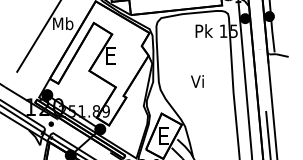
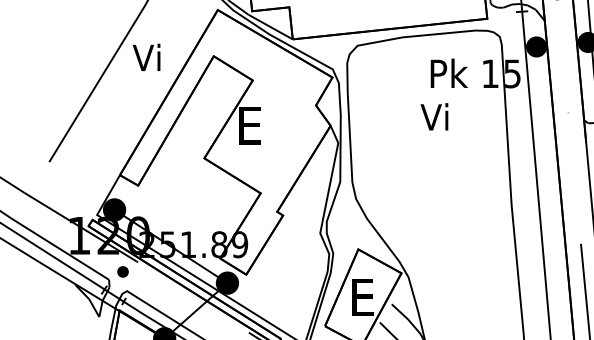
text: (63, 23) -> (149, 57), Mb -> Vi
text: (197, 81) -> (434, 116), moved

